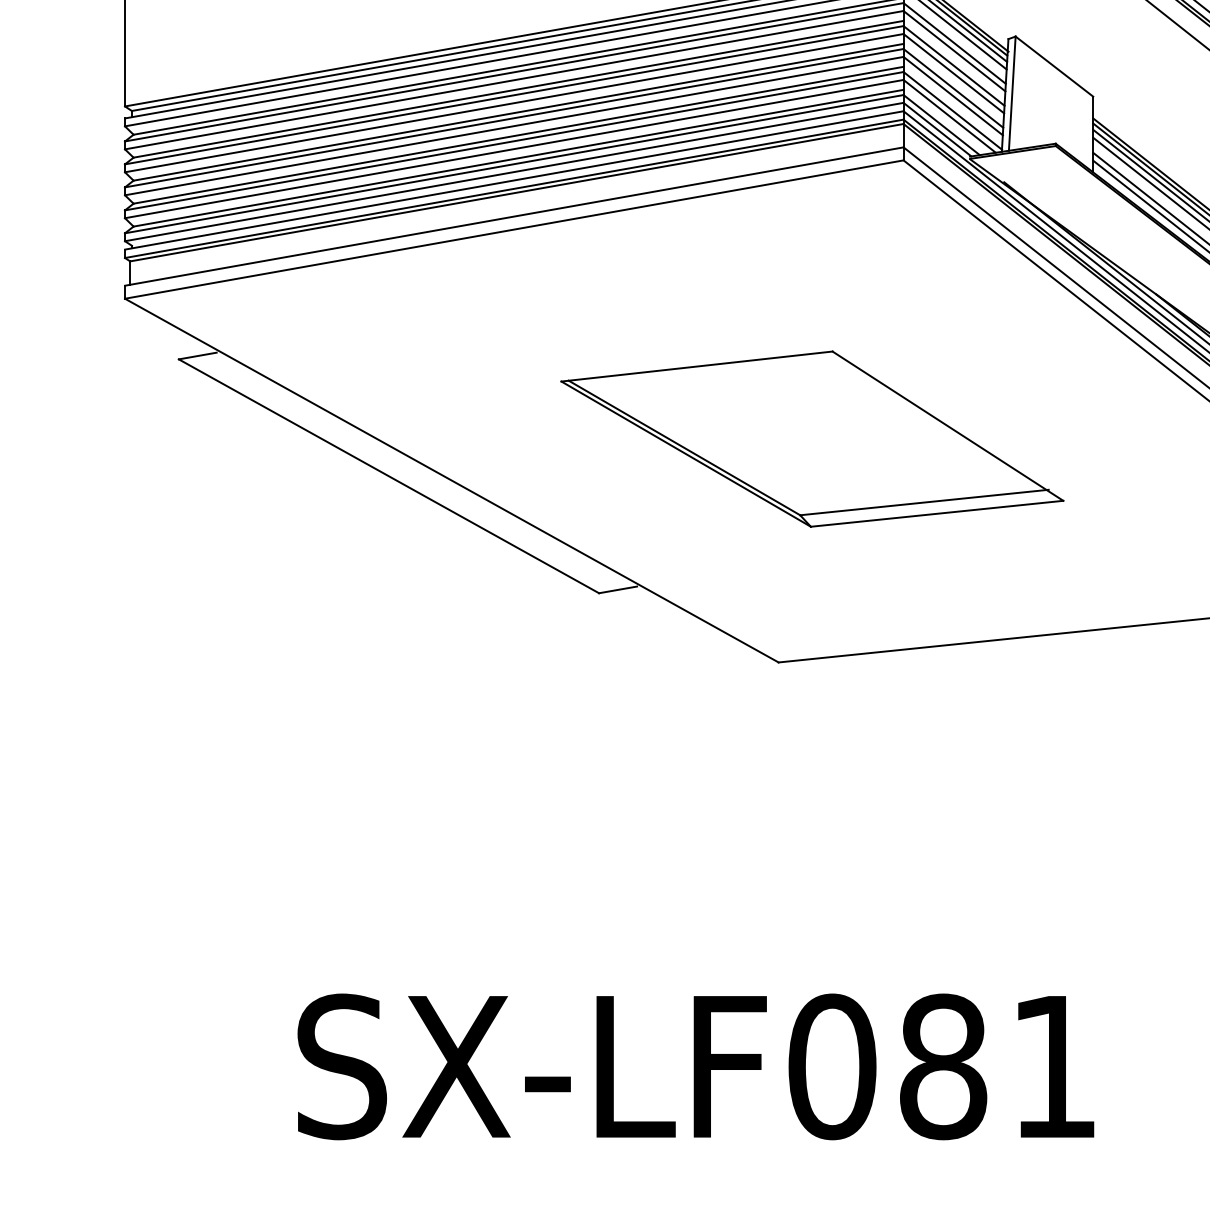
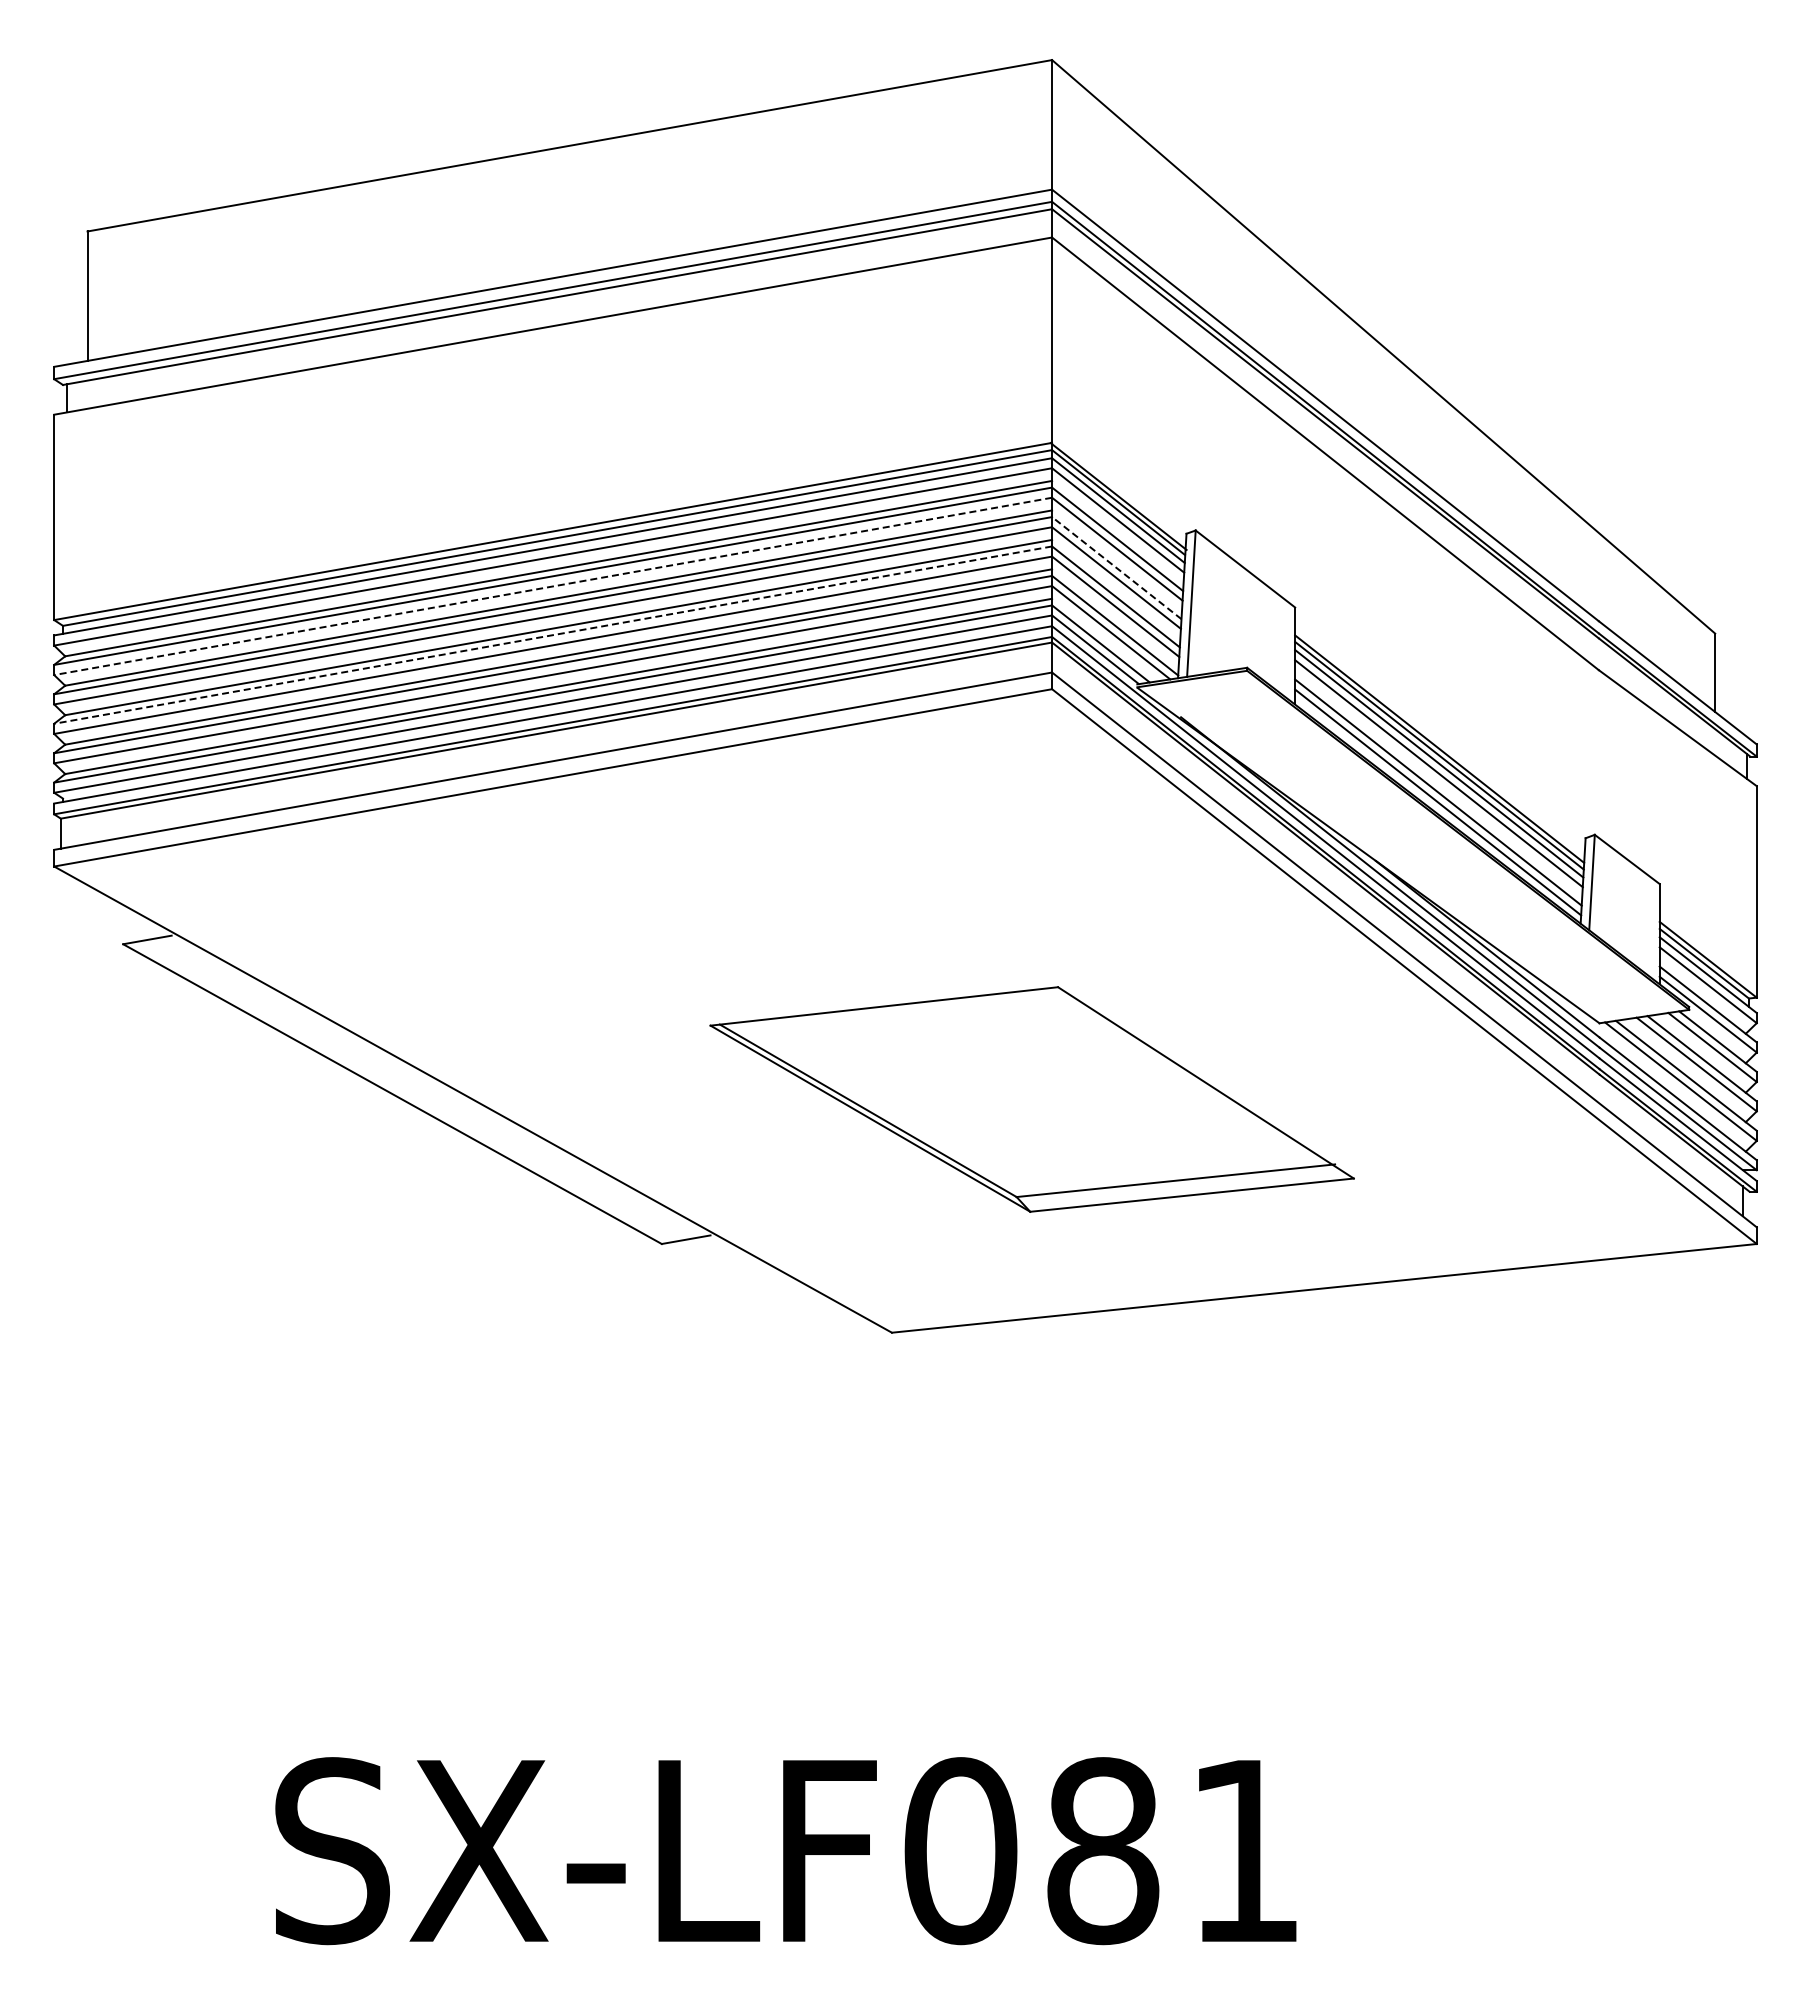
line: (953, 65) -> (1116, 567), solid -> dashed
line: (514, 80) -> (553, 586), solid -> dashed
line: (514, 118) -> (553, 635), solid -> dashed
part: (811, 439) -> (1031, 1099), moved

